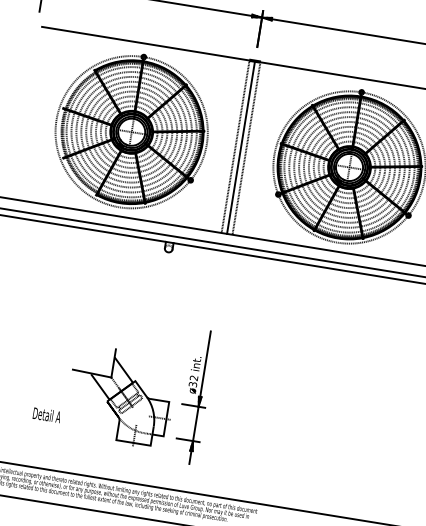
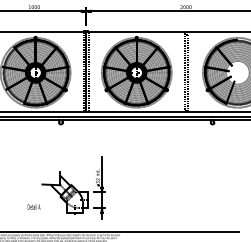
part: (123, 384) -> (66, 187), moved

